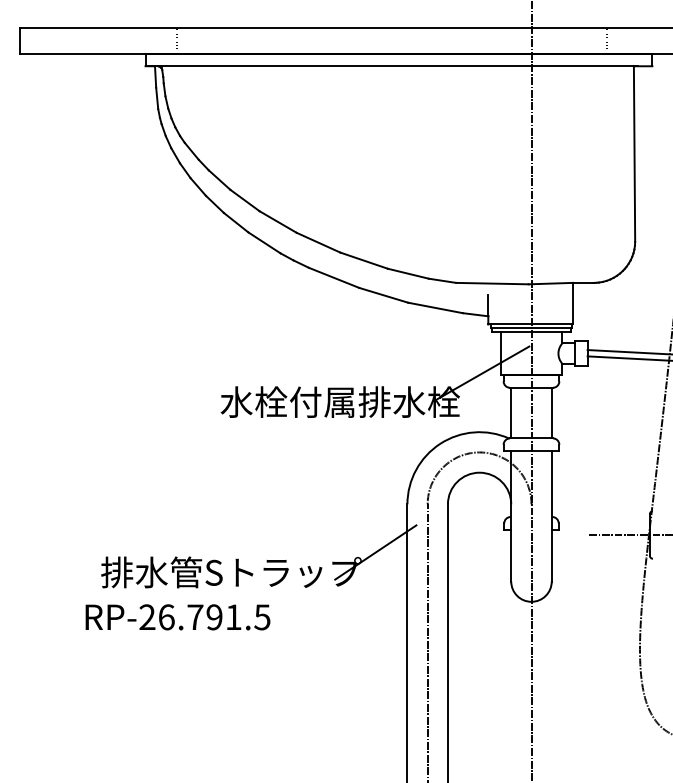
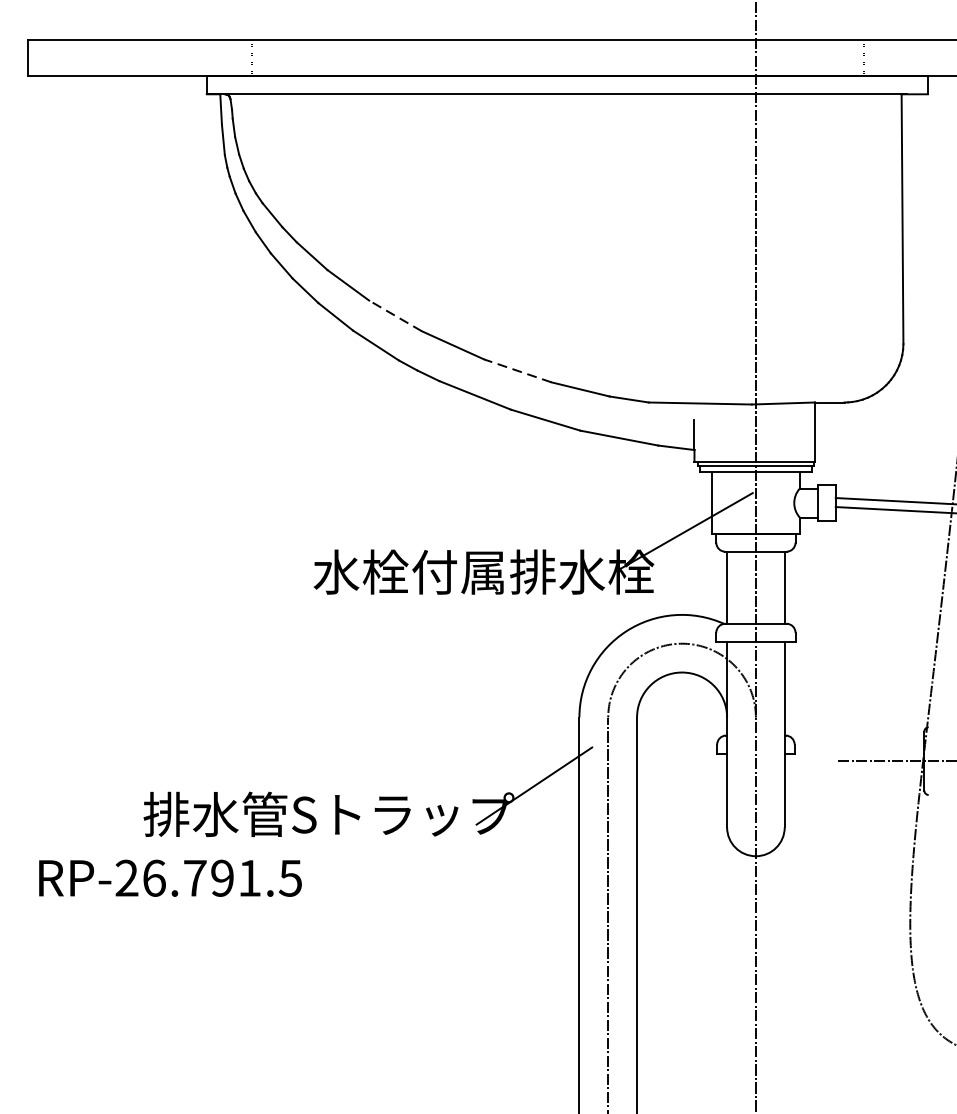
line: (277, 221) -> (394, 315), solid -> dashed
line: (363, 260) -> (516, 370), solid -> dashed
text: (177, 617) -> (169, 878), moved

